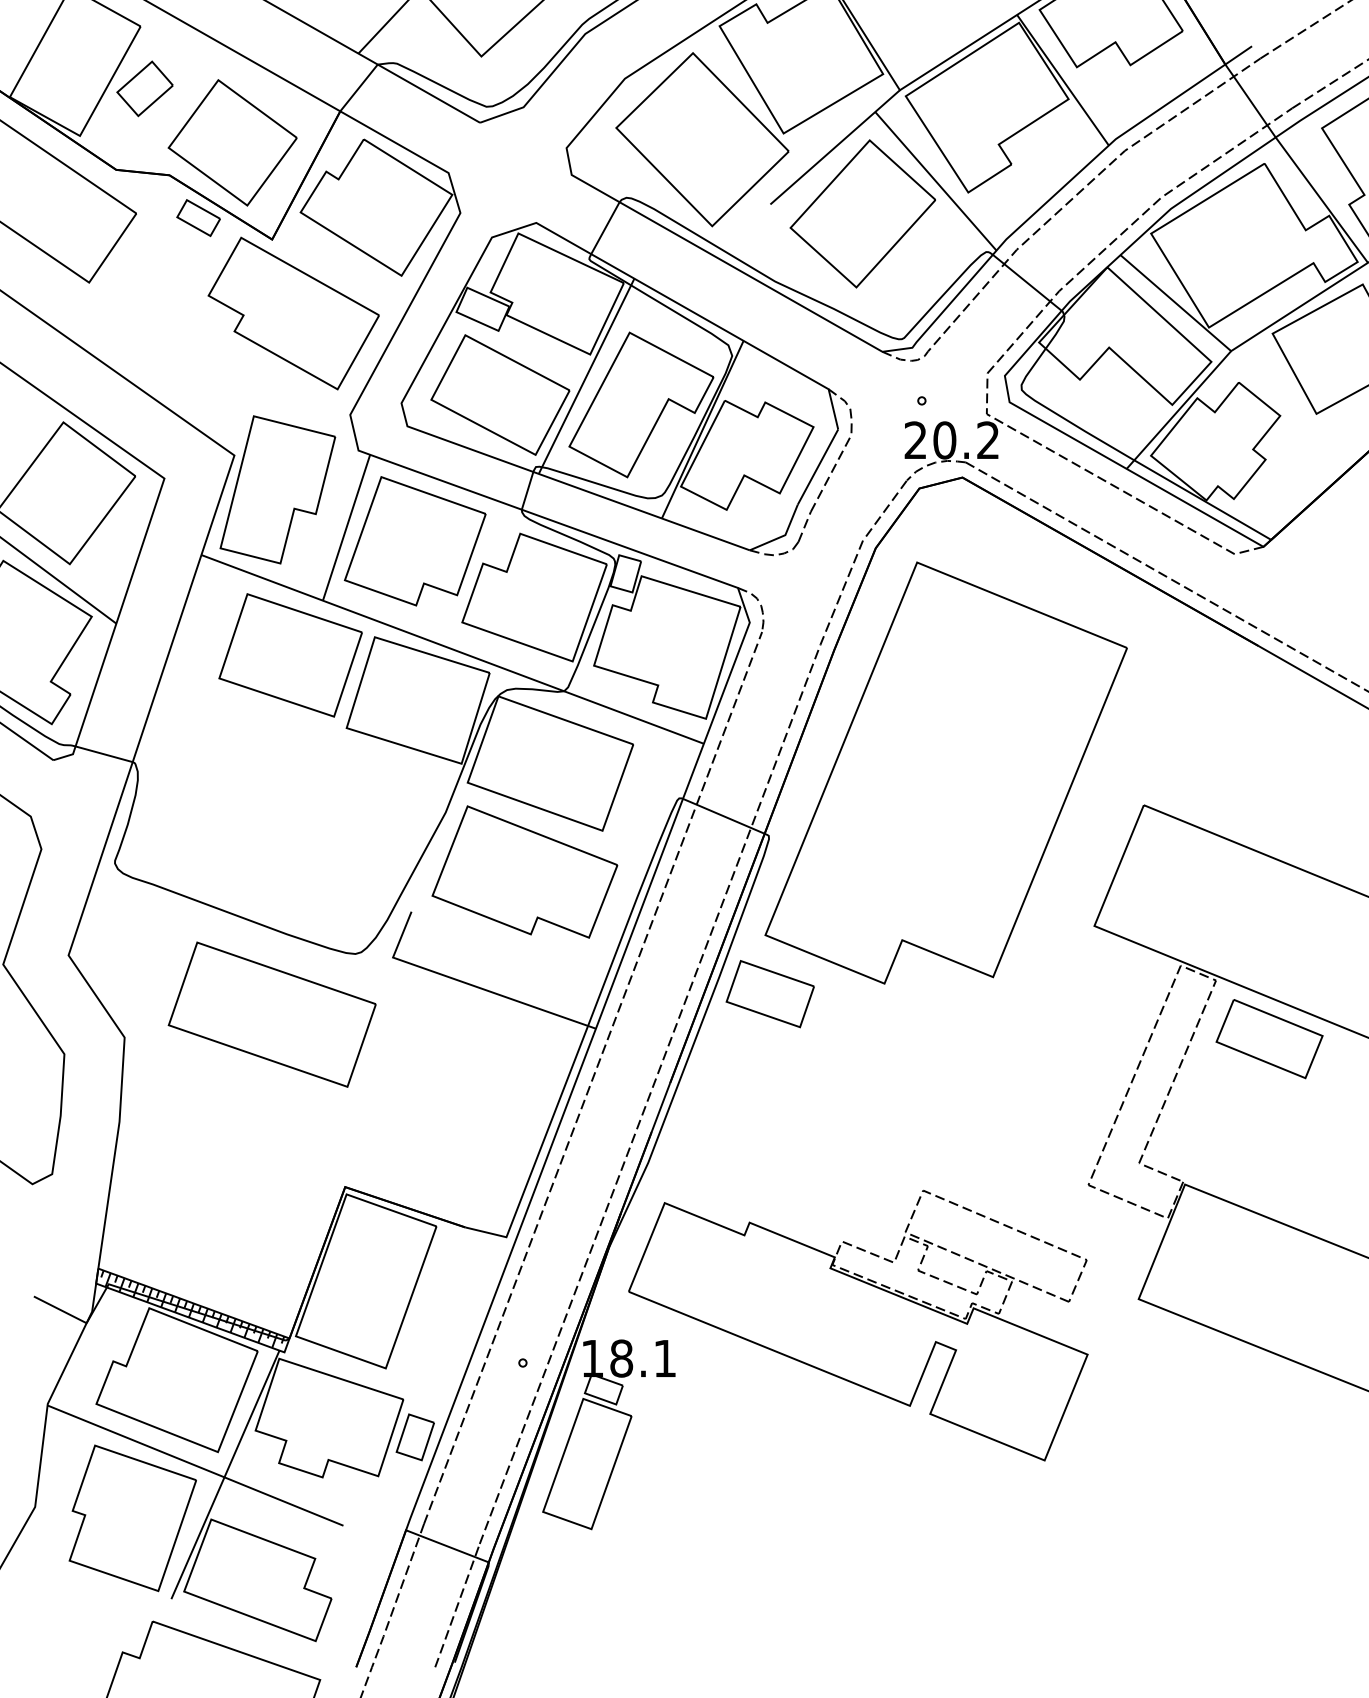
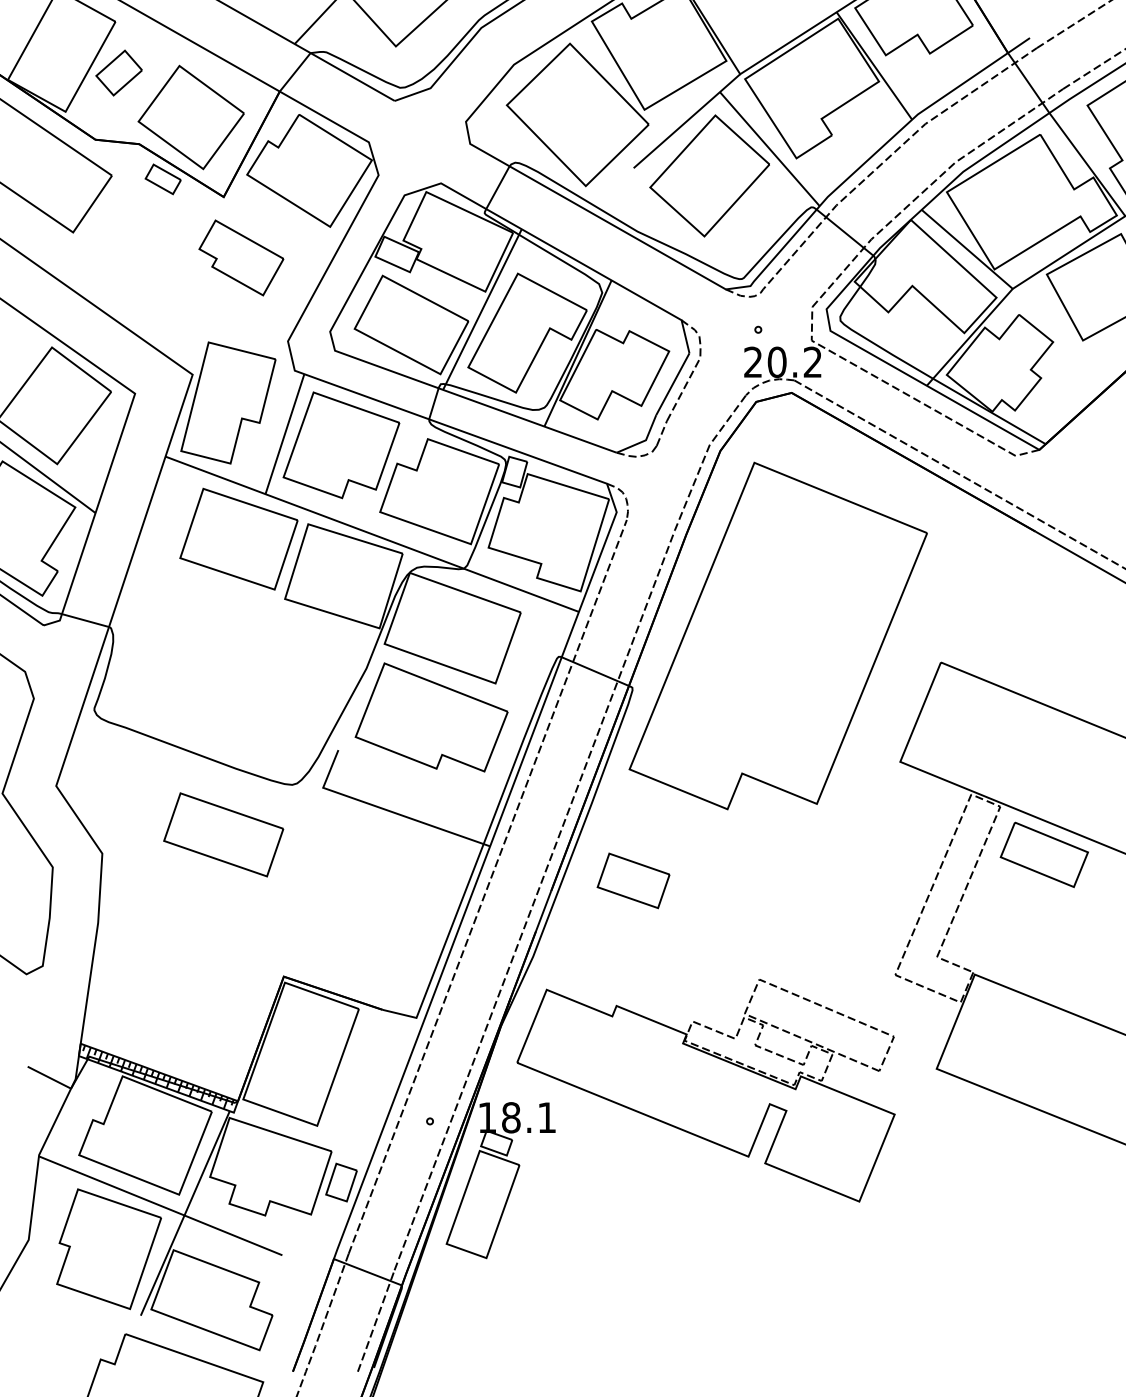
part: (293, 313) -> (241, 257), size x0.6
part: (770, 993) -> (633, 880), moved
part: (271, 1014) -> (223, 834), size x0.7

